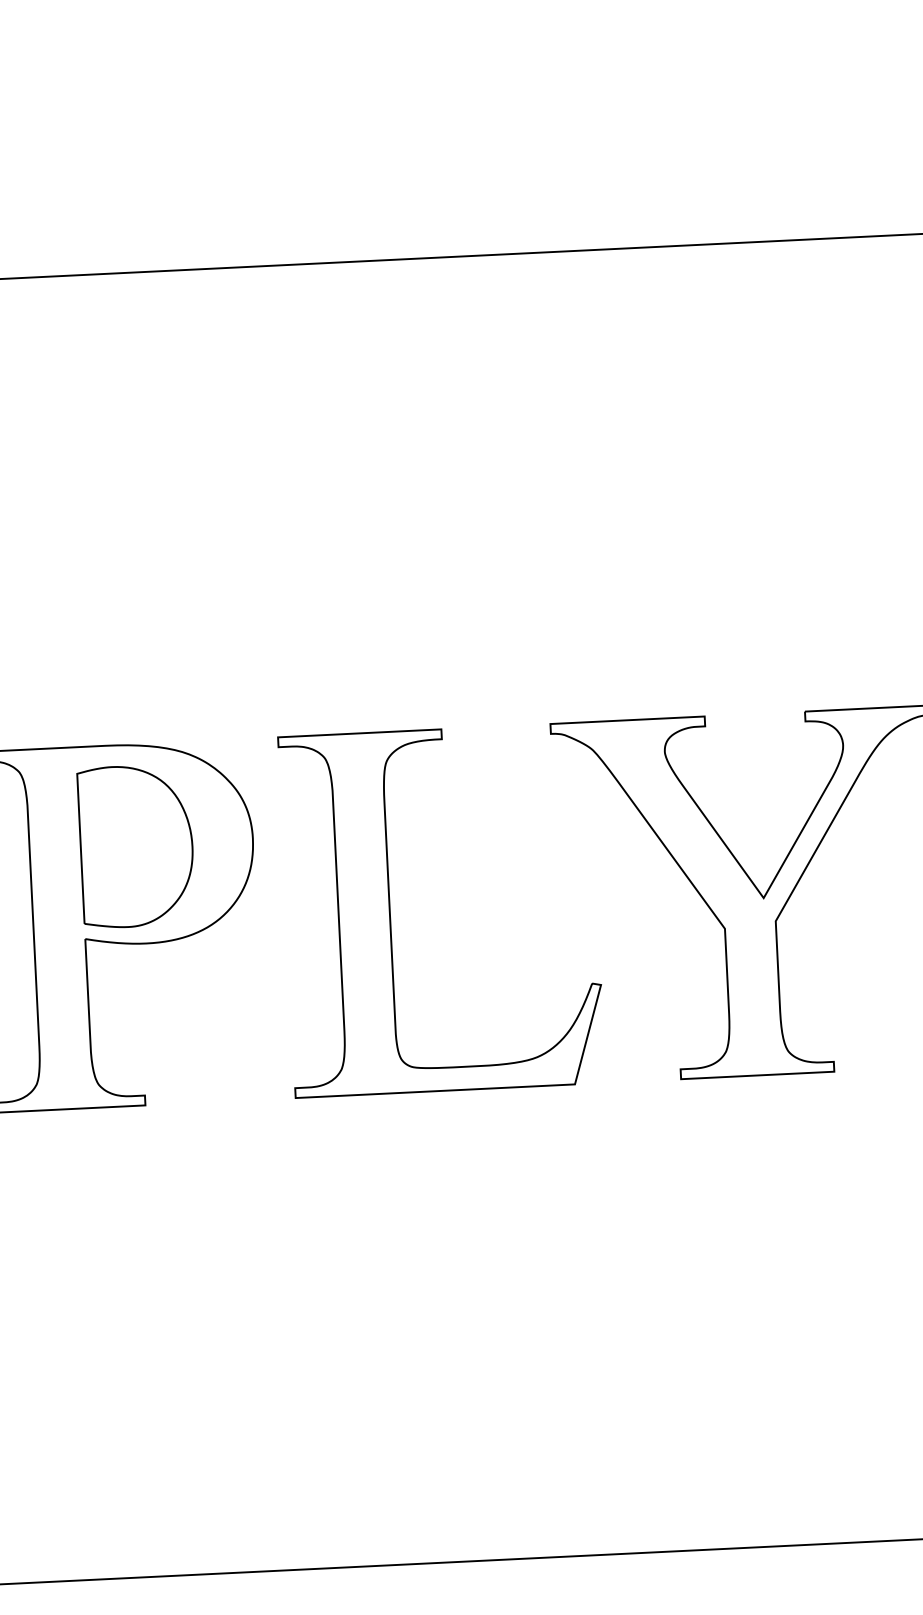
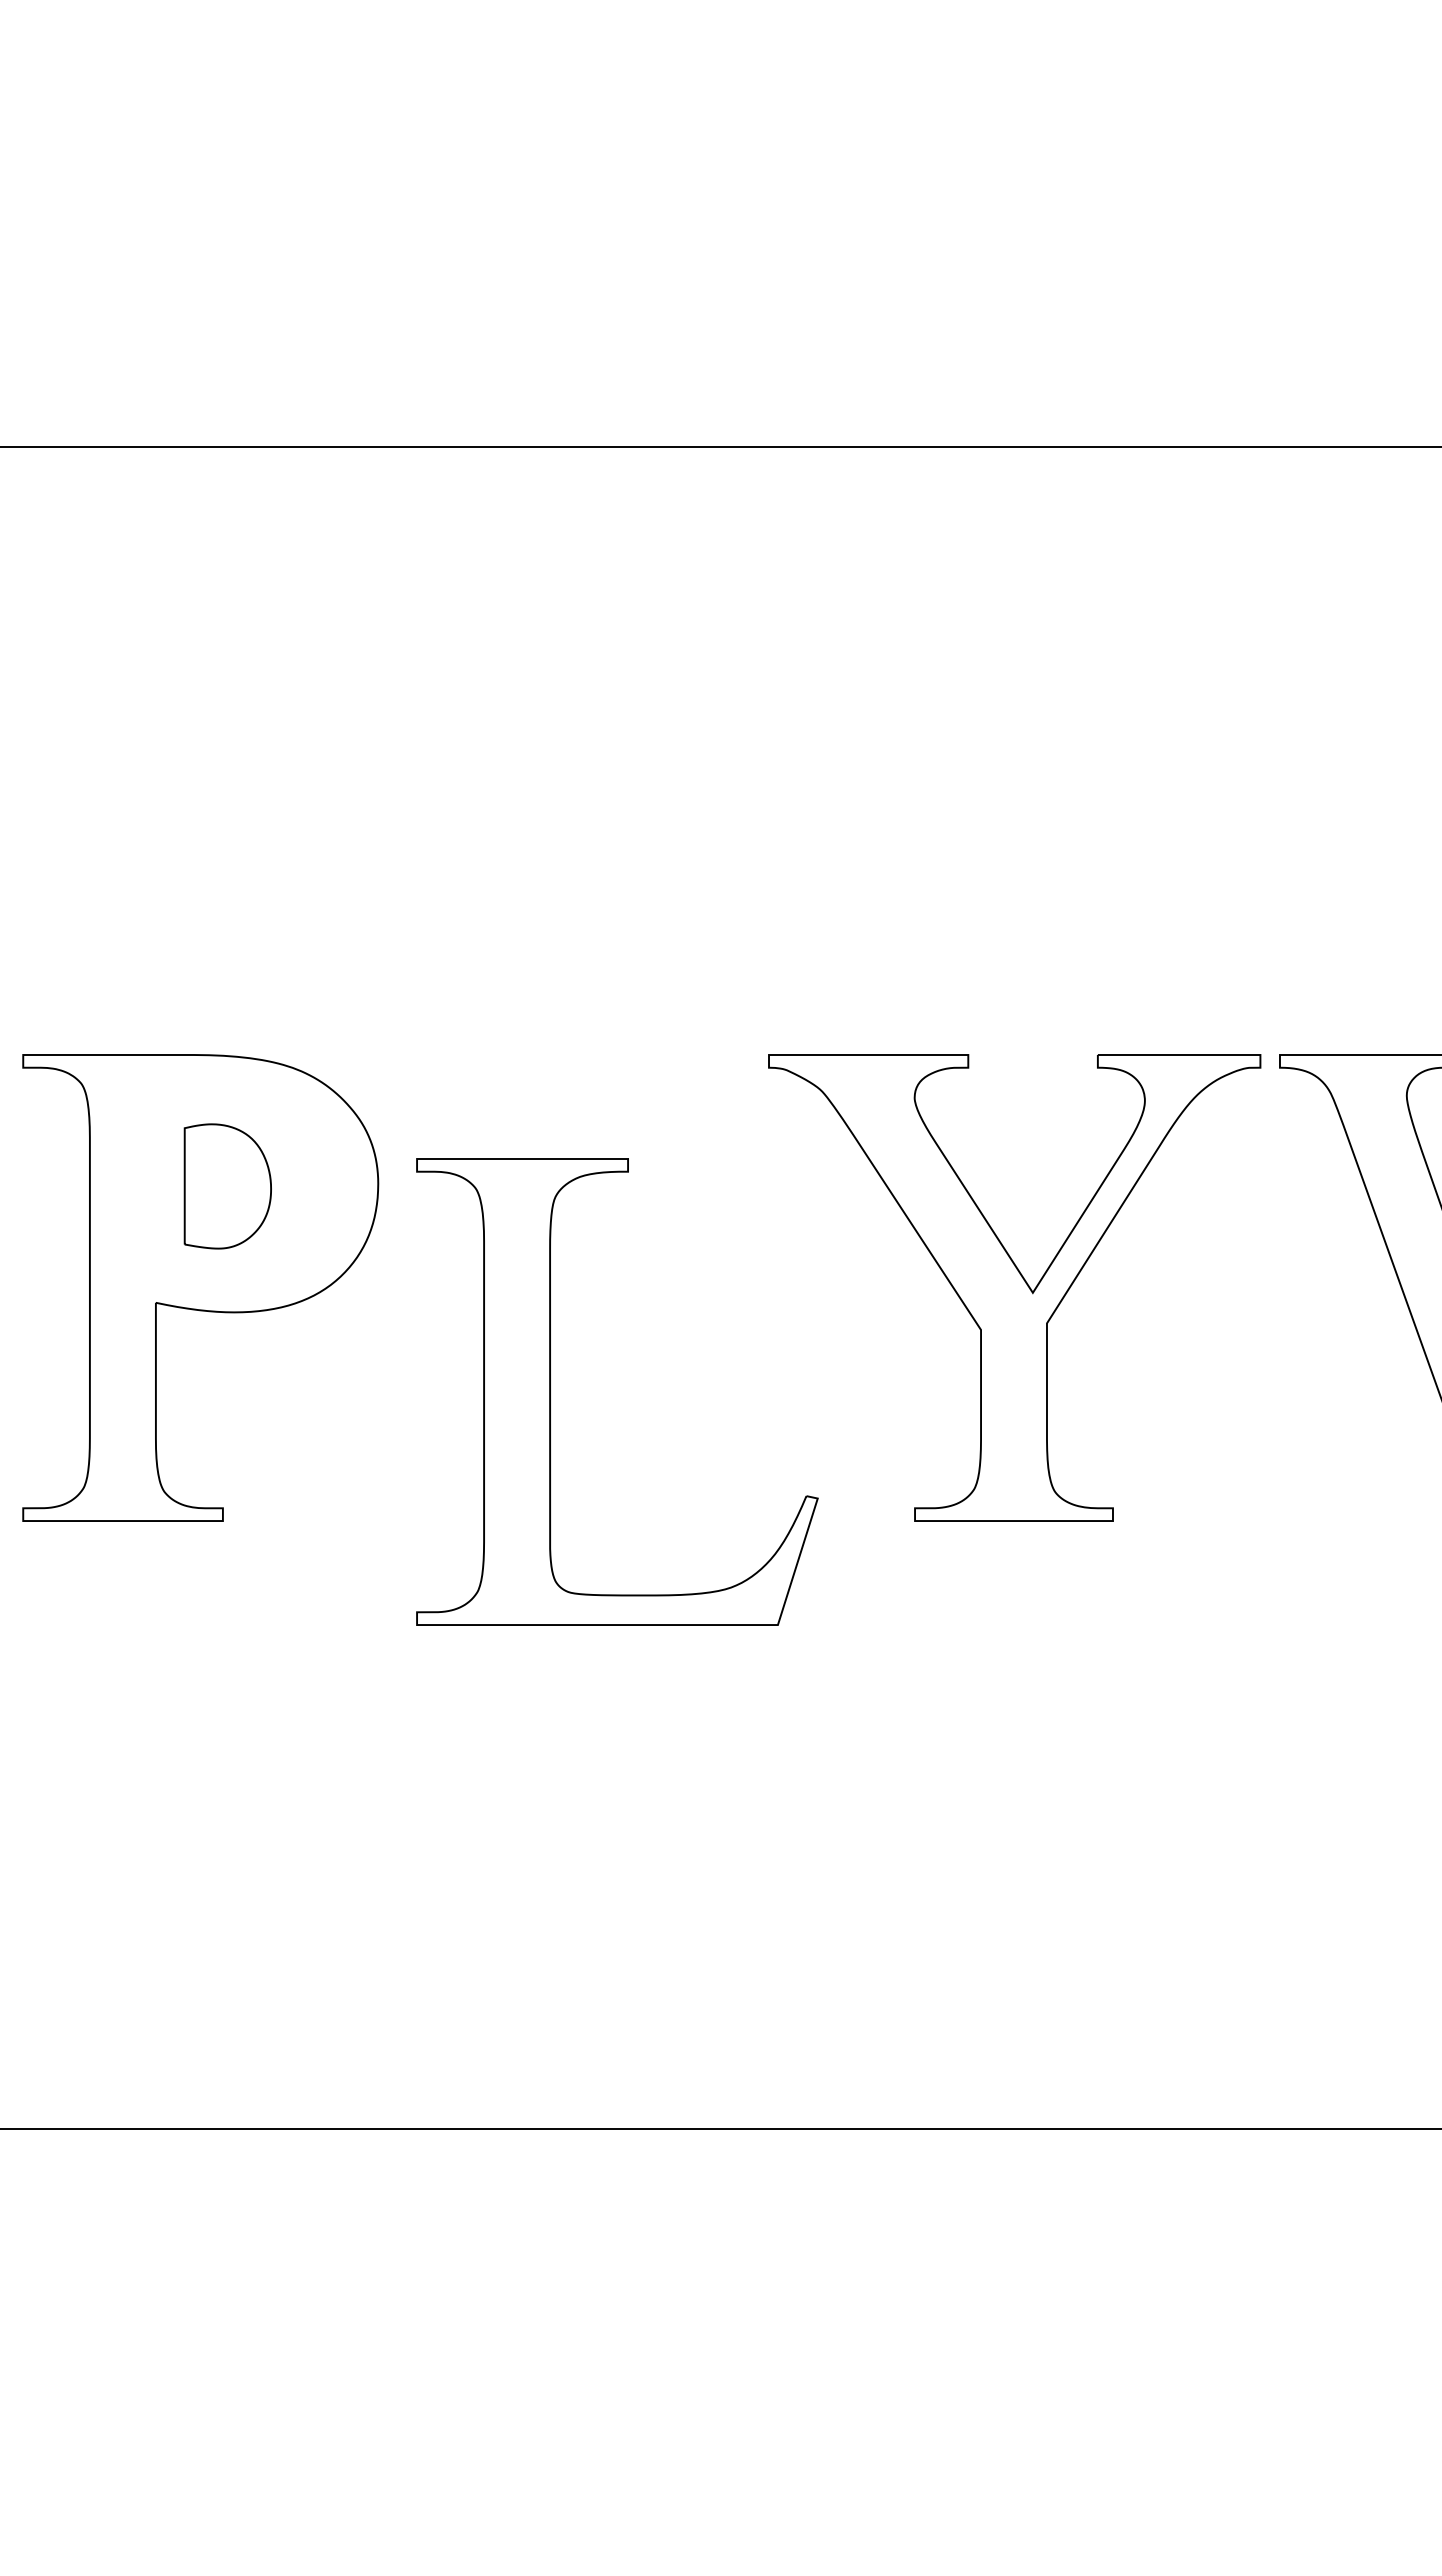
part: (136, 846) -> (227, 1186), size x0.6
part: (390, 912) -> (550, 1391), moved

